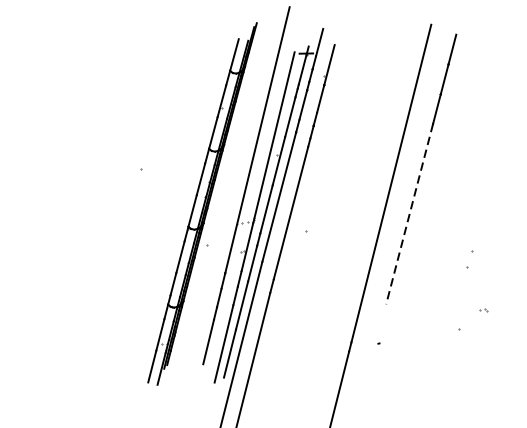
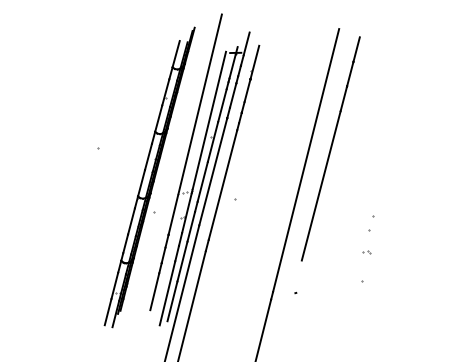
line: (409, 214) -> (321, 186), dashed -> solid
part: (483, 310) -> (366, 252), moved

